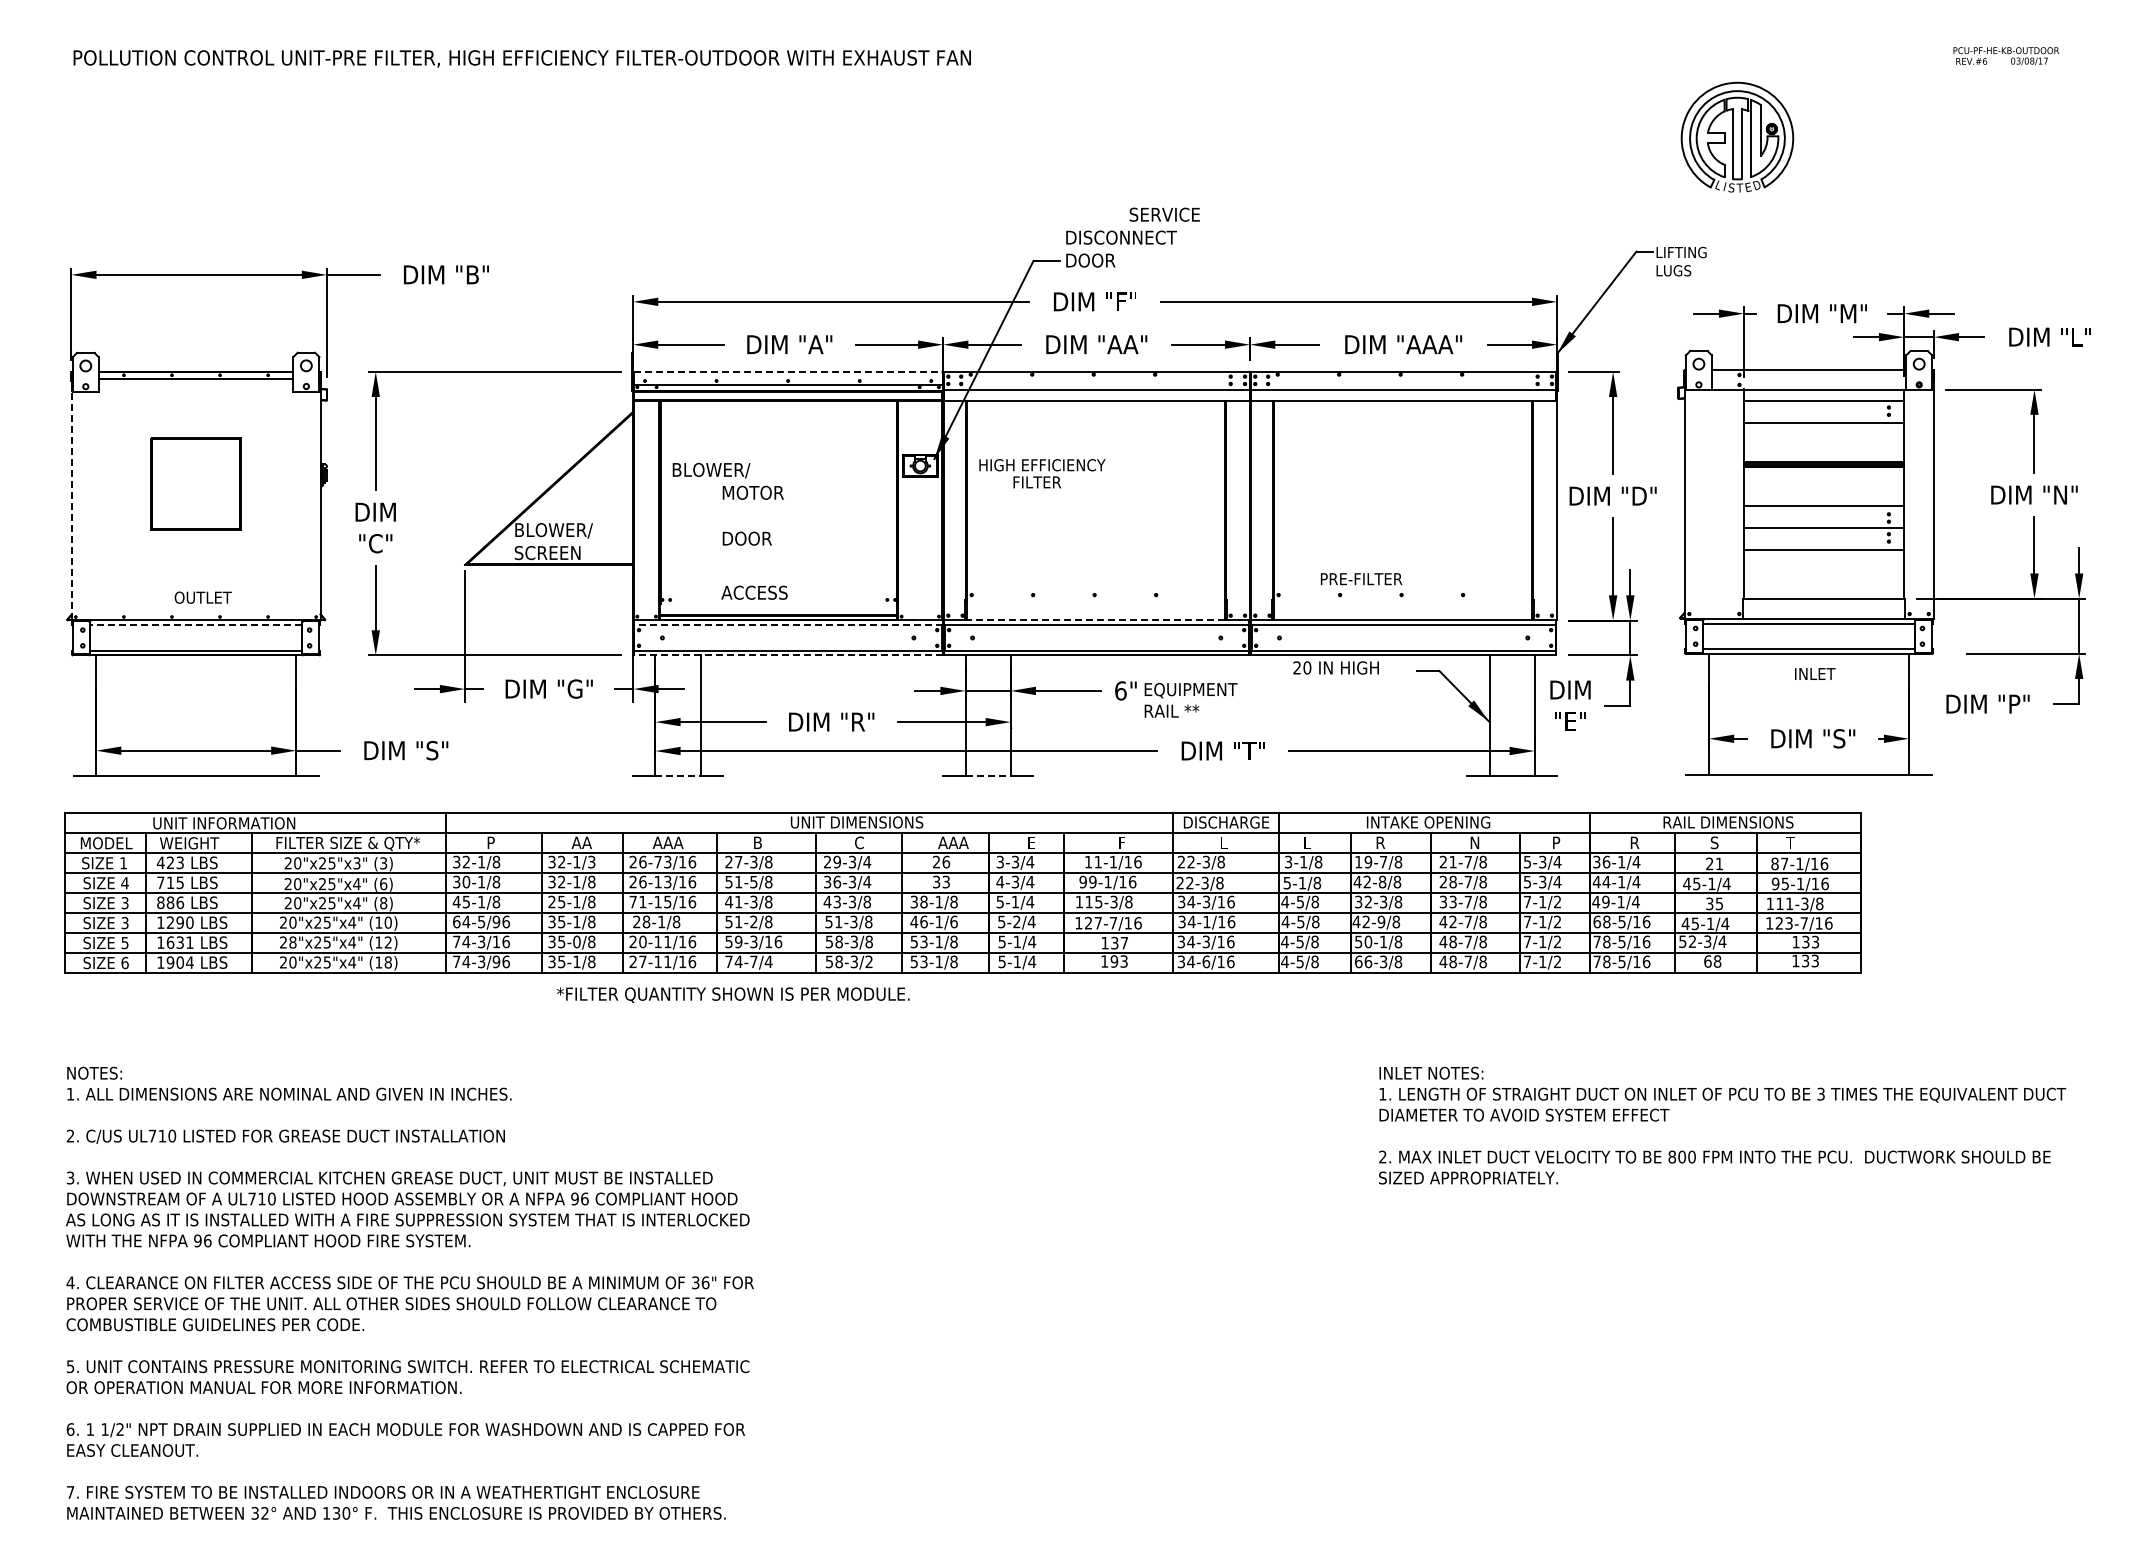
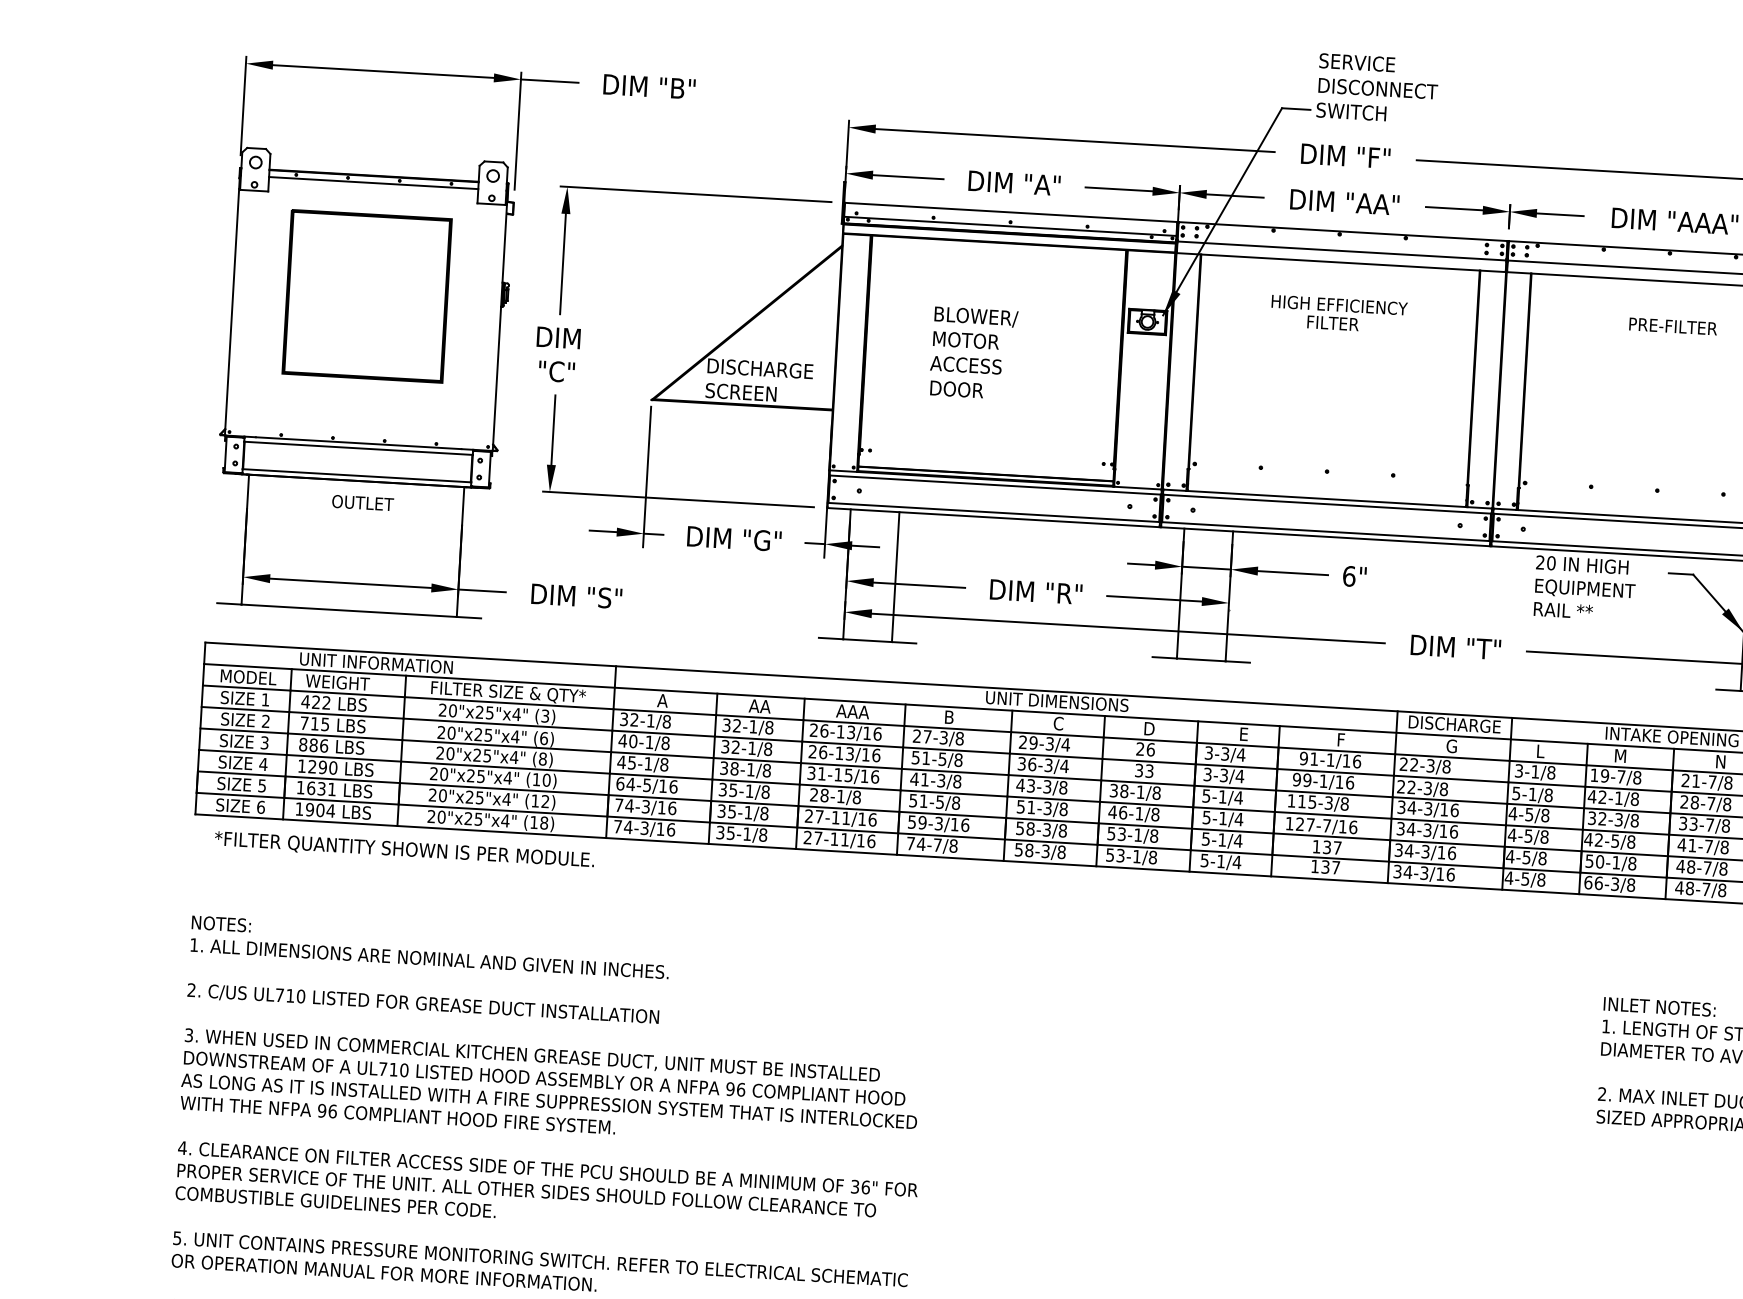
text: (1164, 214) -> (1356, 62), moved
text: (1097, 260) -> (1350, 111), DOOR -> SWITCH
line: (788, 371) -> (1011, 212), dashed -> solid
text: (711, 470) -> (976, 316), moved
text: (1042, 473) -> (1339, 314), moved
part: (195, 483) -> (366, 295), size x1.67
line: (71, 505) -> (231, 311), dashed -> solid
text: (565, 530) -> (761, 369), BLOWER/ -> DISCHARGE
text: (1361, 579) -> (1673, 326), moved
text: (754, 592) -> (966, 364), moved
text: (202, 597) -> (362, 502), moved
line: (1095, 620) -> (1326, 499), dashed -> solid
line: (195, 625) -> (357, 448), dashed -> solid
line: (788, 625) -> (995, 485), dashed -> solid
line: (787, 655) -> (992, 517), dashed -> solid
text: (1190, 700) -> (1583, 600), moved
line: (678, 776) -> (868, 640), dashed -> solid
line: (988, 776) -> (1201, 660), dashed -> solid
text: (491, 842) -> (662, 700), P -> A
text: (953, 842) -> (1159, 729), AAA -> D
text: (1224, 842) -> (1451, 745), L -> G
text: (1382, 842) -> (1621, 755), R -> M
text: (591, 861) -> (769, 727), 32-1/3 -> 32-1/8
text: (1088, 861) -> (1303, 757), 11-1/16 -> 91-1/16
text: (657, 862) -> (840, 732), 26-73/16 -> 26-13/16
text: (179, 863) -> (325, 703), 423 -> 422
text: (356, 863) -> (516, 714), 20"x25"x3" -> 20"x25"x4"
text: (456, 881) -> (622, 740), 30-1/8 -> 40-1/8
text: (1000, 881) -> (1207, 773), 4-3/4 -> 3-3/4
text: (1382, 881) -> (1618, 797), 42-8/8 -> 42-1/8
text: (124, 883) -> (265, 721), 4 -> 2
text: (556, 901) -> (729, 767), 25-1/8 -> 38-1/8
text: (632, 901) -> (810, 772), 71-15/16 -> 31-15/16
text: (496, 921) -> (663, 785), 64-5/96 -> 64-5/16
text: (753, 921) -> (939, 801), 51-2/8 -> 51-5/8
text: (953, 921) -> (1154, 814), 46-1/6 -> 46-1/8
text: (1016, 921) -> (1222, 817), 5-2/4 -> 5-1/4
text: (1206, 921) -> (1427, 829), 34-1/16 -> 34-3/16
text: (1381, 921) -> (1615, 840), 42-9/8 -> 42-5/8
text: (1452, 921) -> (1691, 845), 42-7/8 -> 41-7/8
text: (124, 923) -> (262, 764), 3 -> 4
text: (576, 941) -> (748, 812), 35-0/8 -> 35-1/8
text: (642, 941) -> (819, 816), 20-11/16 -> 27-11/16
text: (292, 942) -> (442, 795), 28"x25"x4" -> 20"x25"x4"
text: (496, 961) -> (660, 828), 74-3/96 -> 74-3/16
text: (768, 961) -> (953, 845), 74-7/4 -> 74-7/8
text: (868, 961) -> (1060, 851), 58-3/2 -> 58-3/8
text: (1118, 961) -> (1329, 867), 193 -> 137
text: (1206, 961) -> (1424, 872), 34-6/16 -> 34-3/16
text: (733, 994) -> (404, 849), moved

